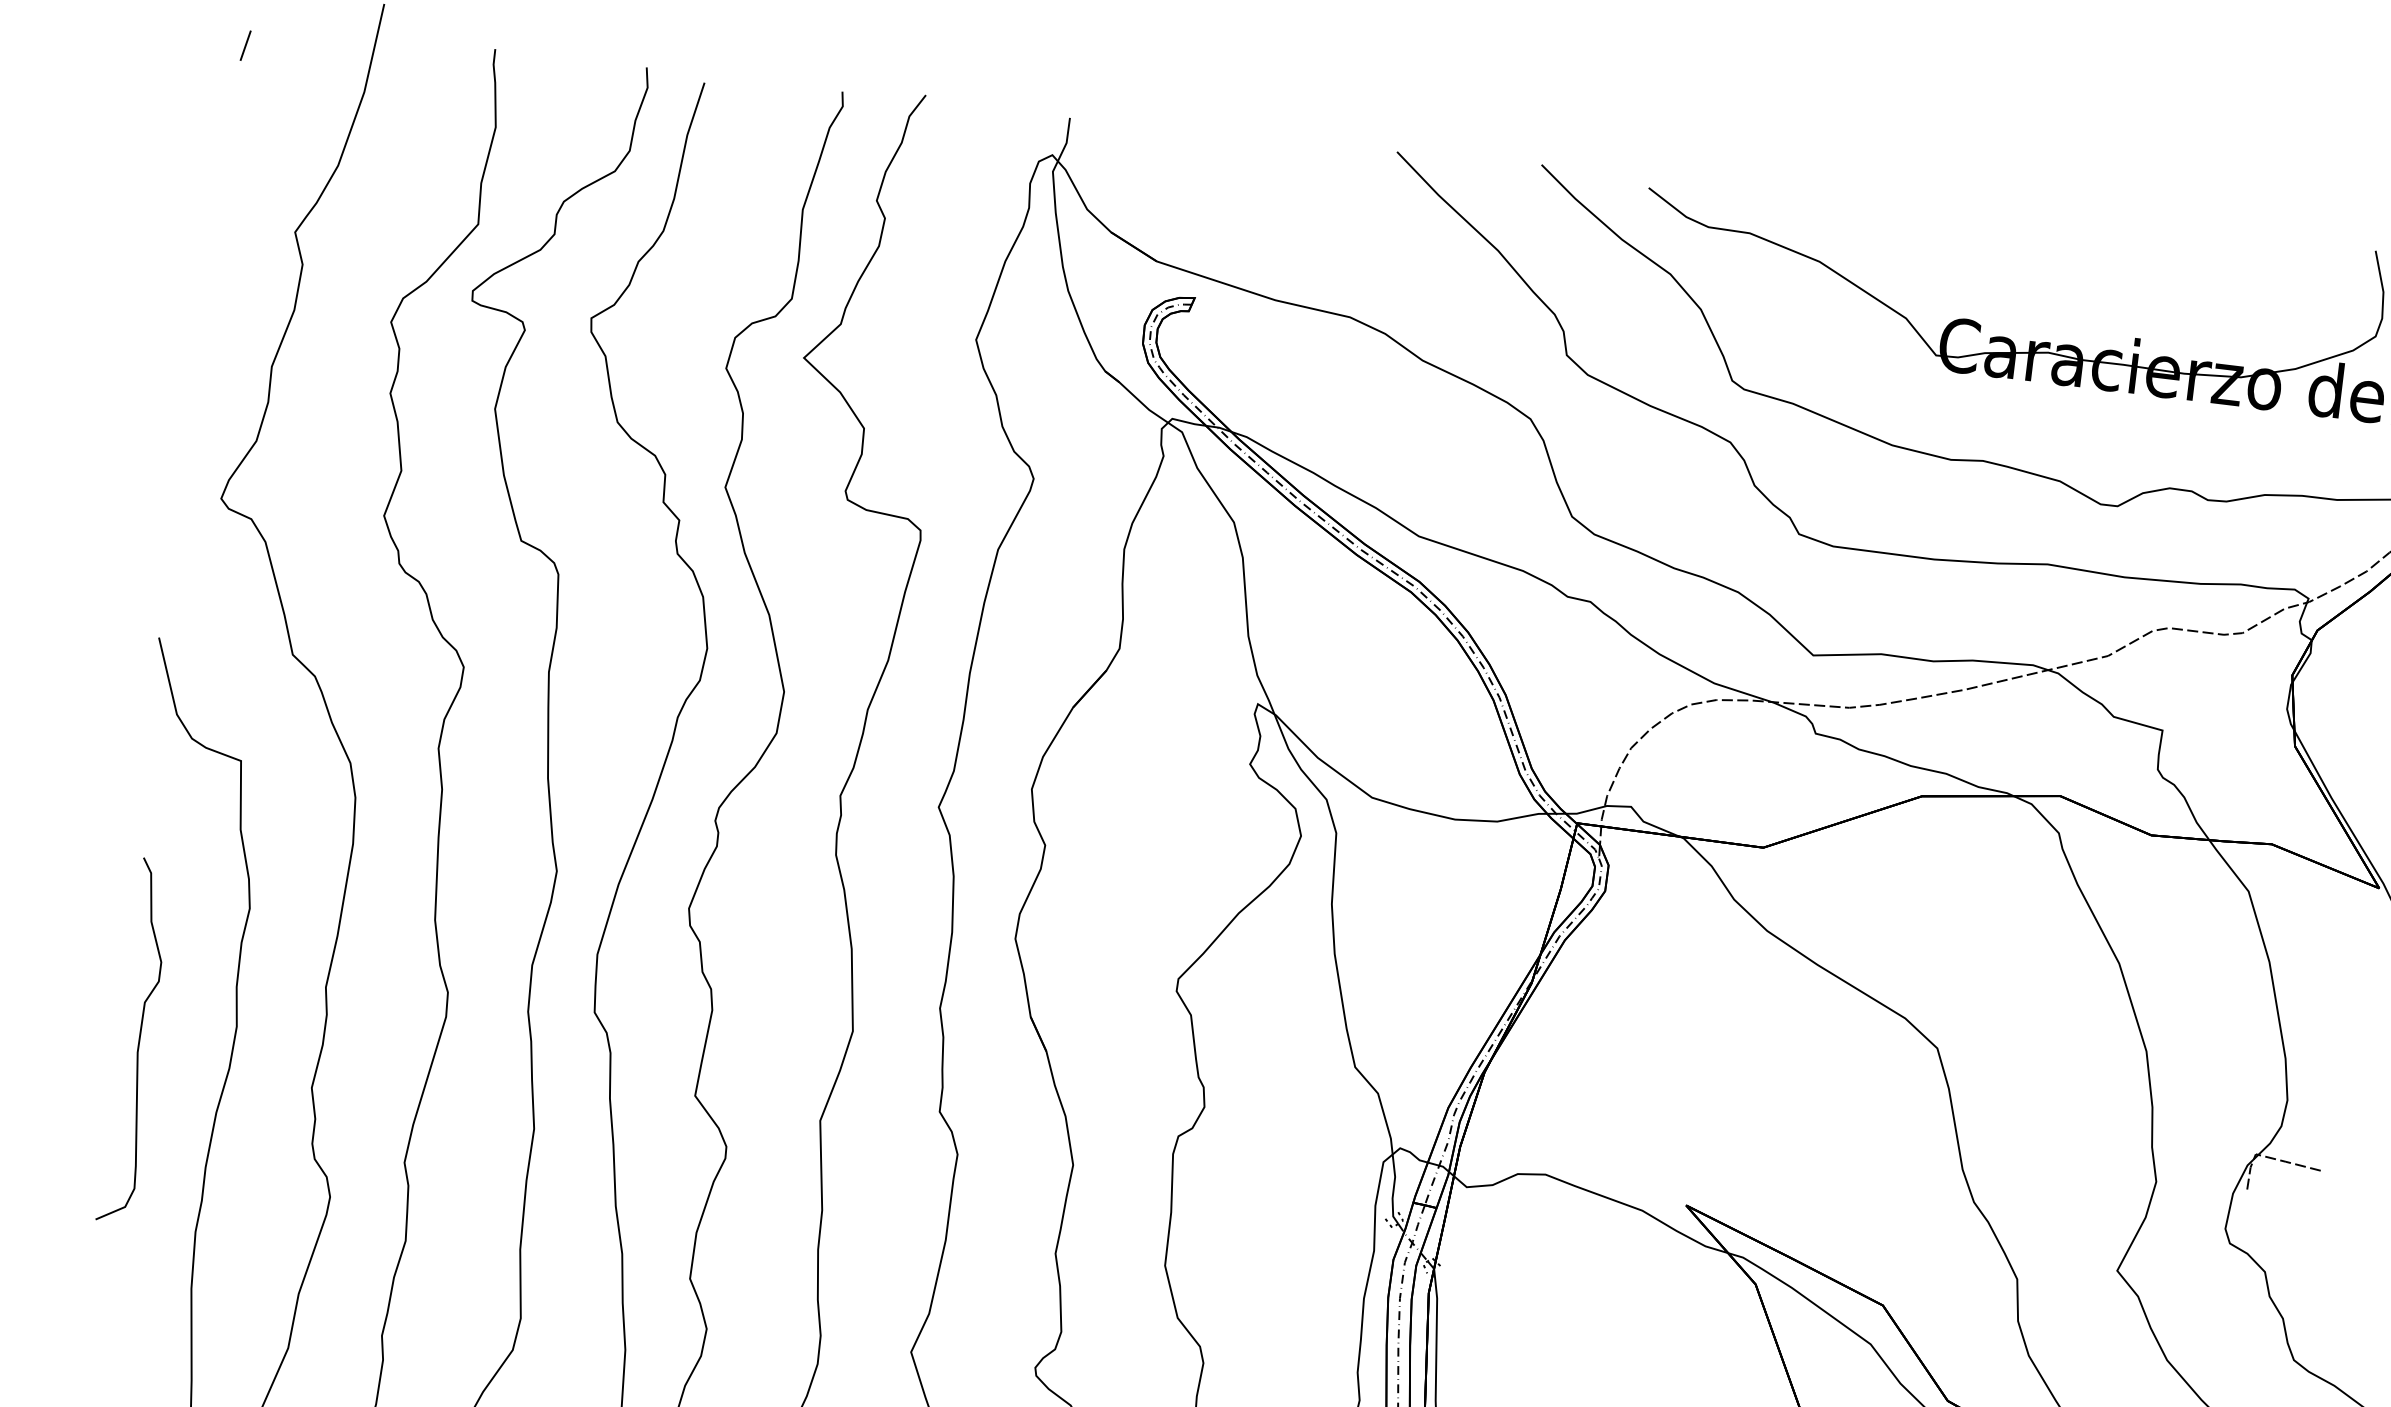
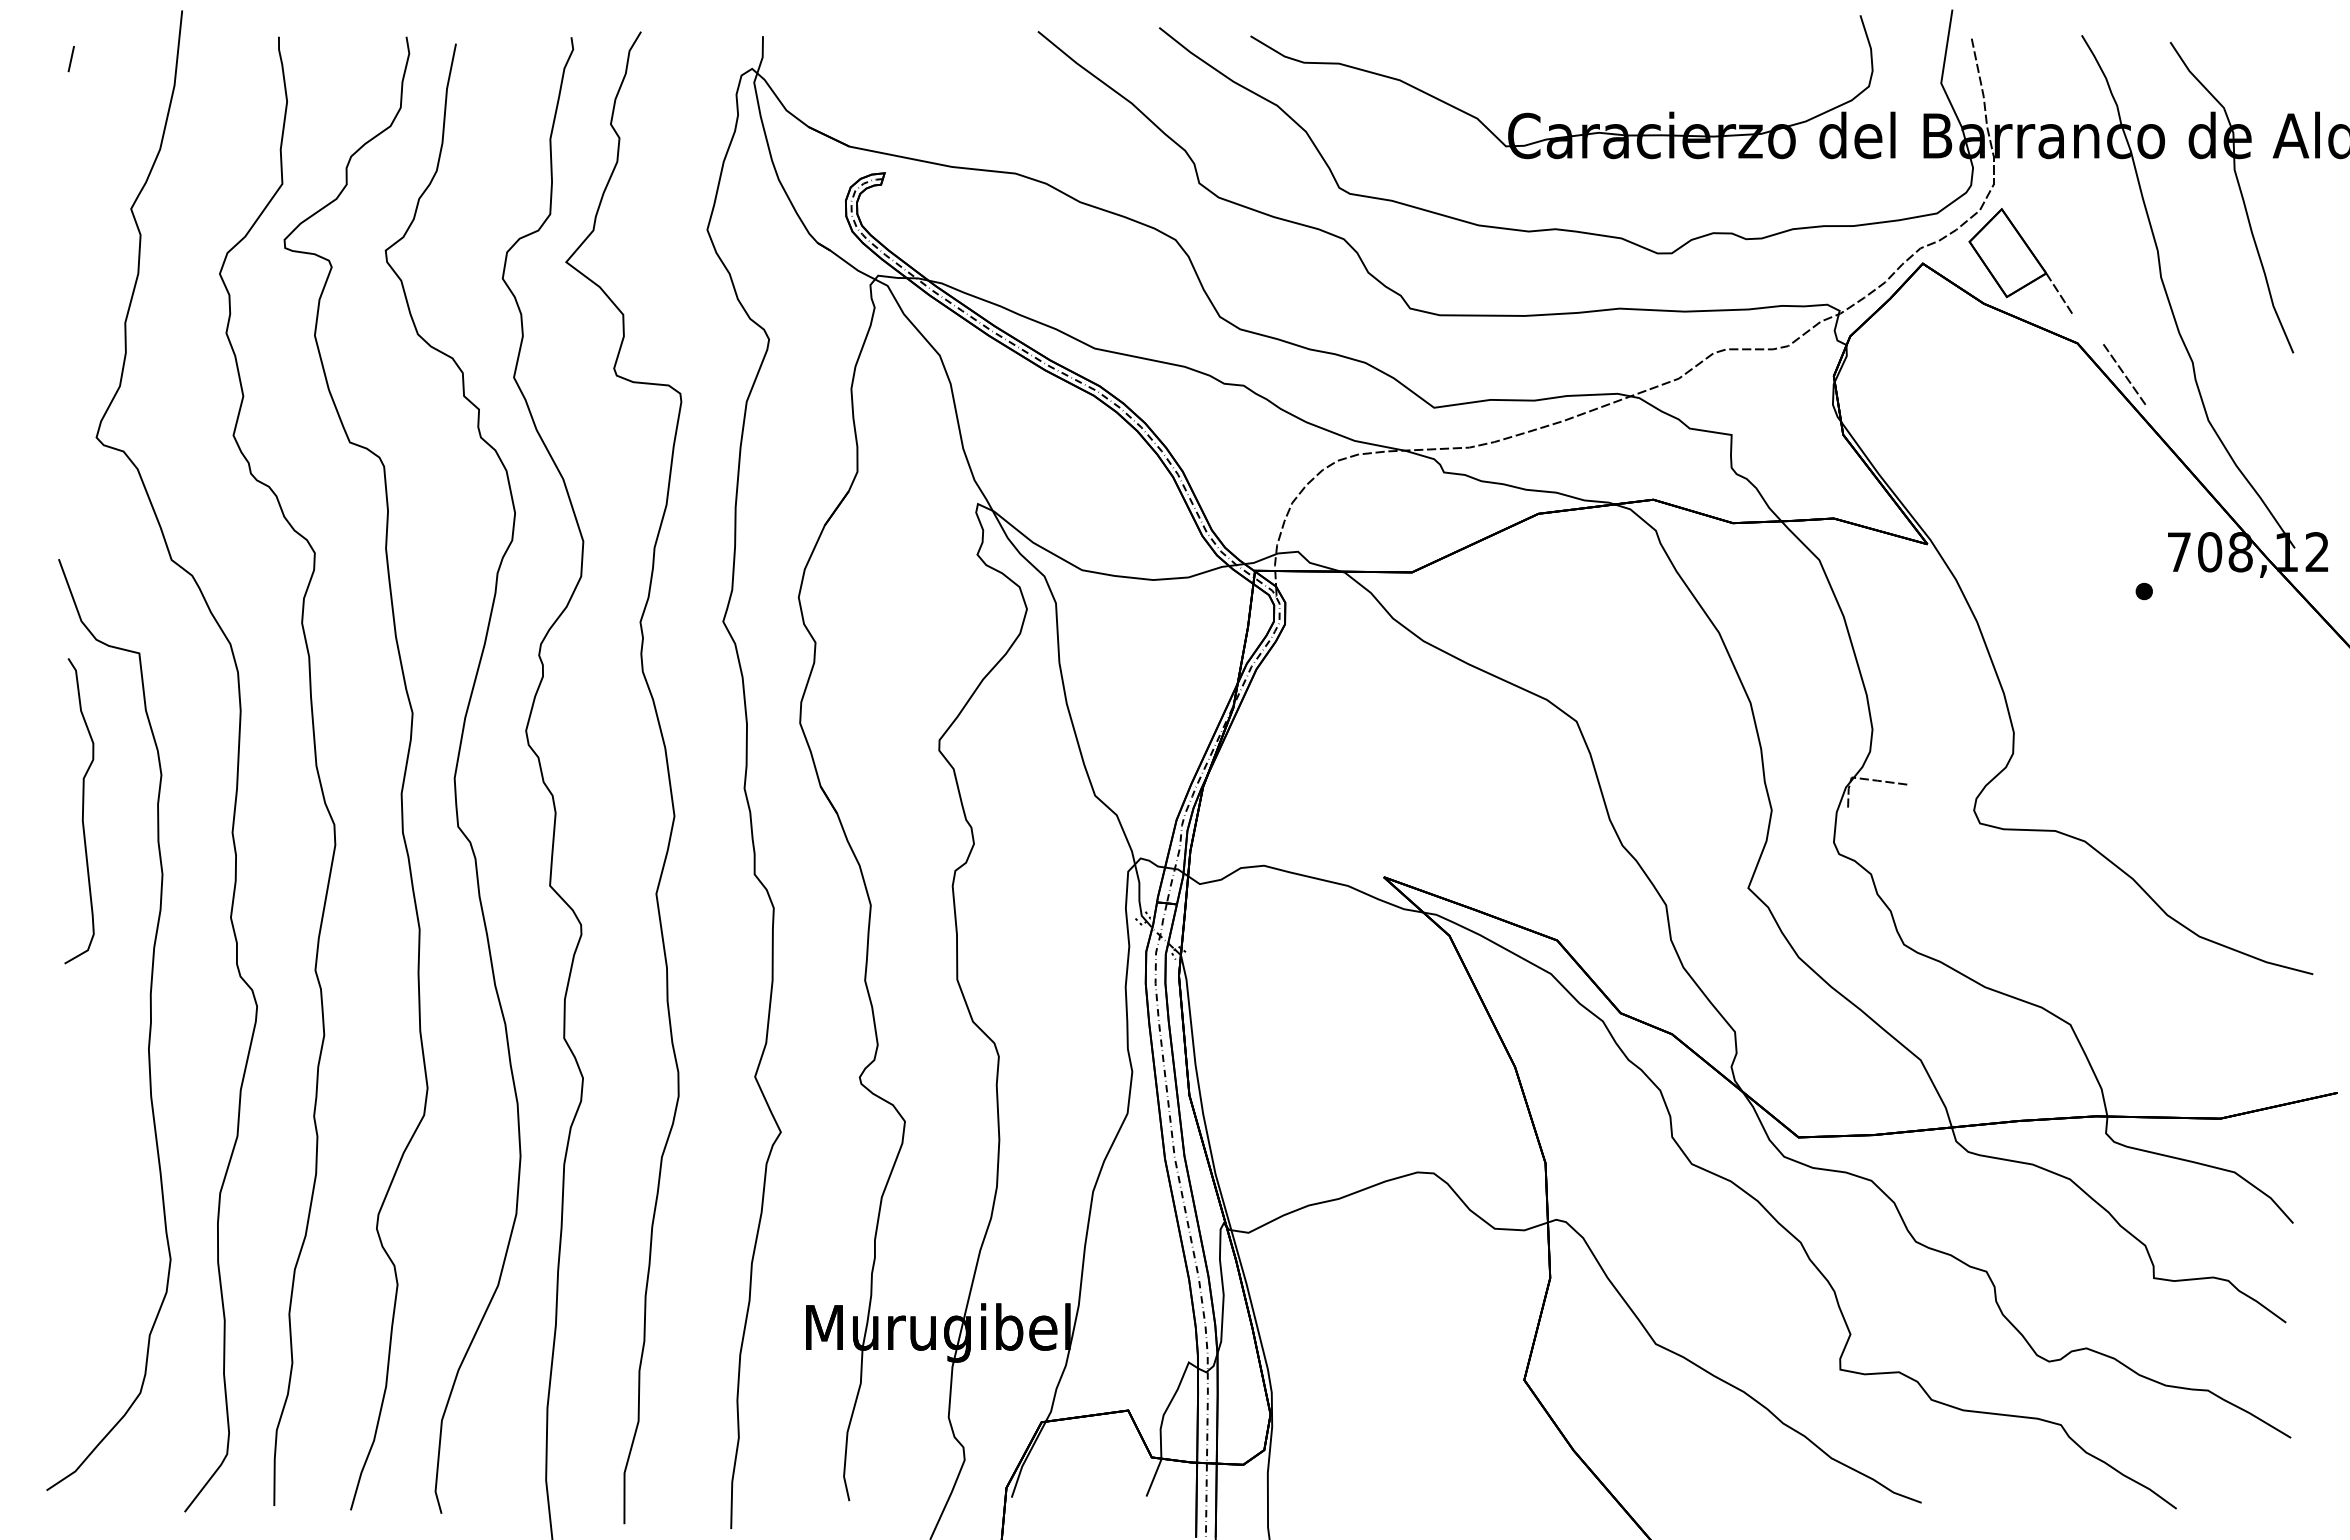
curve: (138, 1041) -> (82, 811), moved

